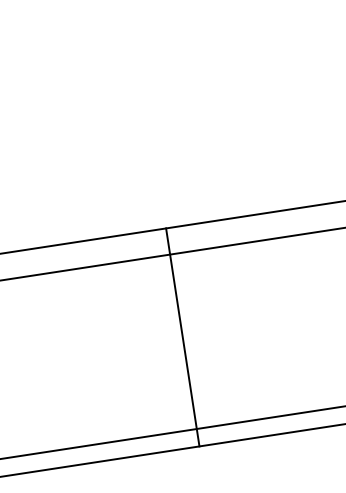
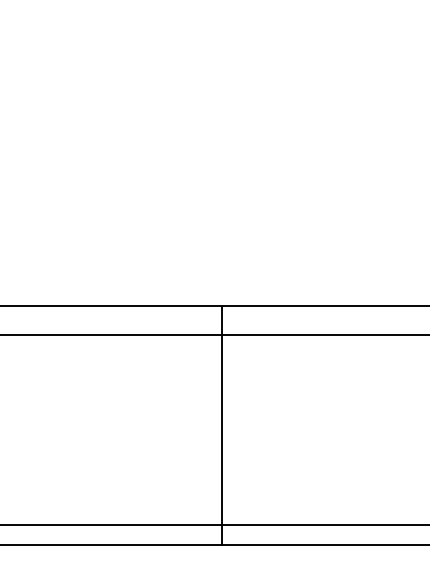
line: (182, 336) -> (222, 424), moved

